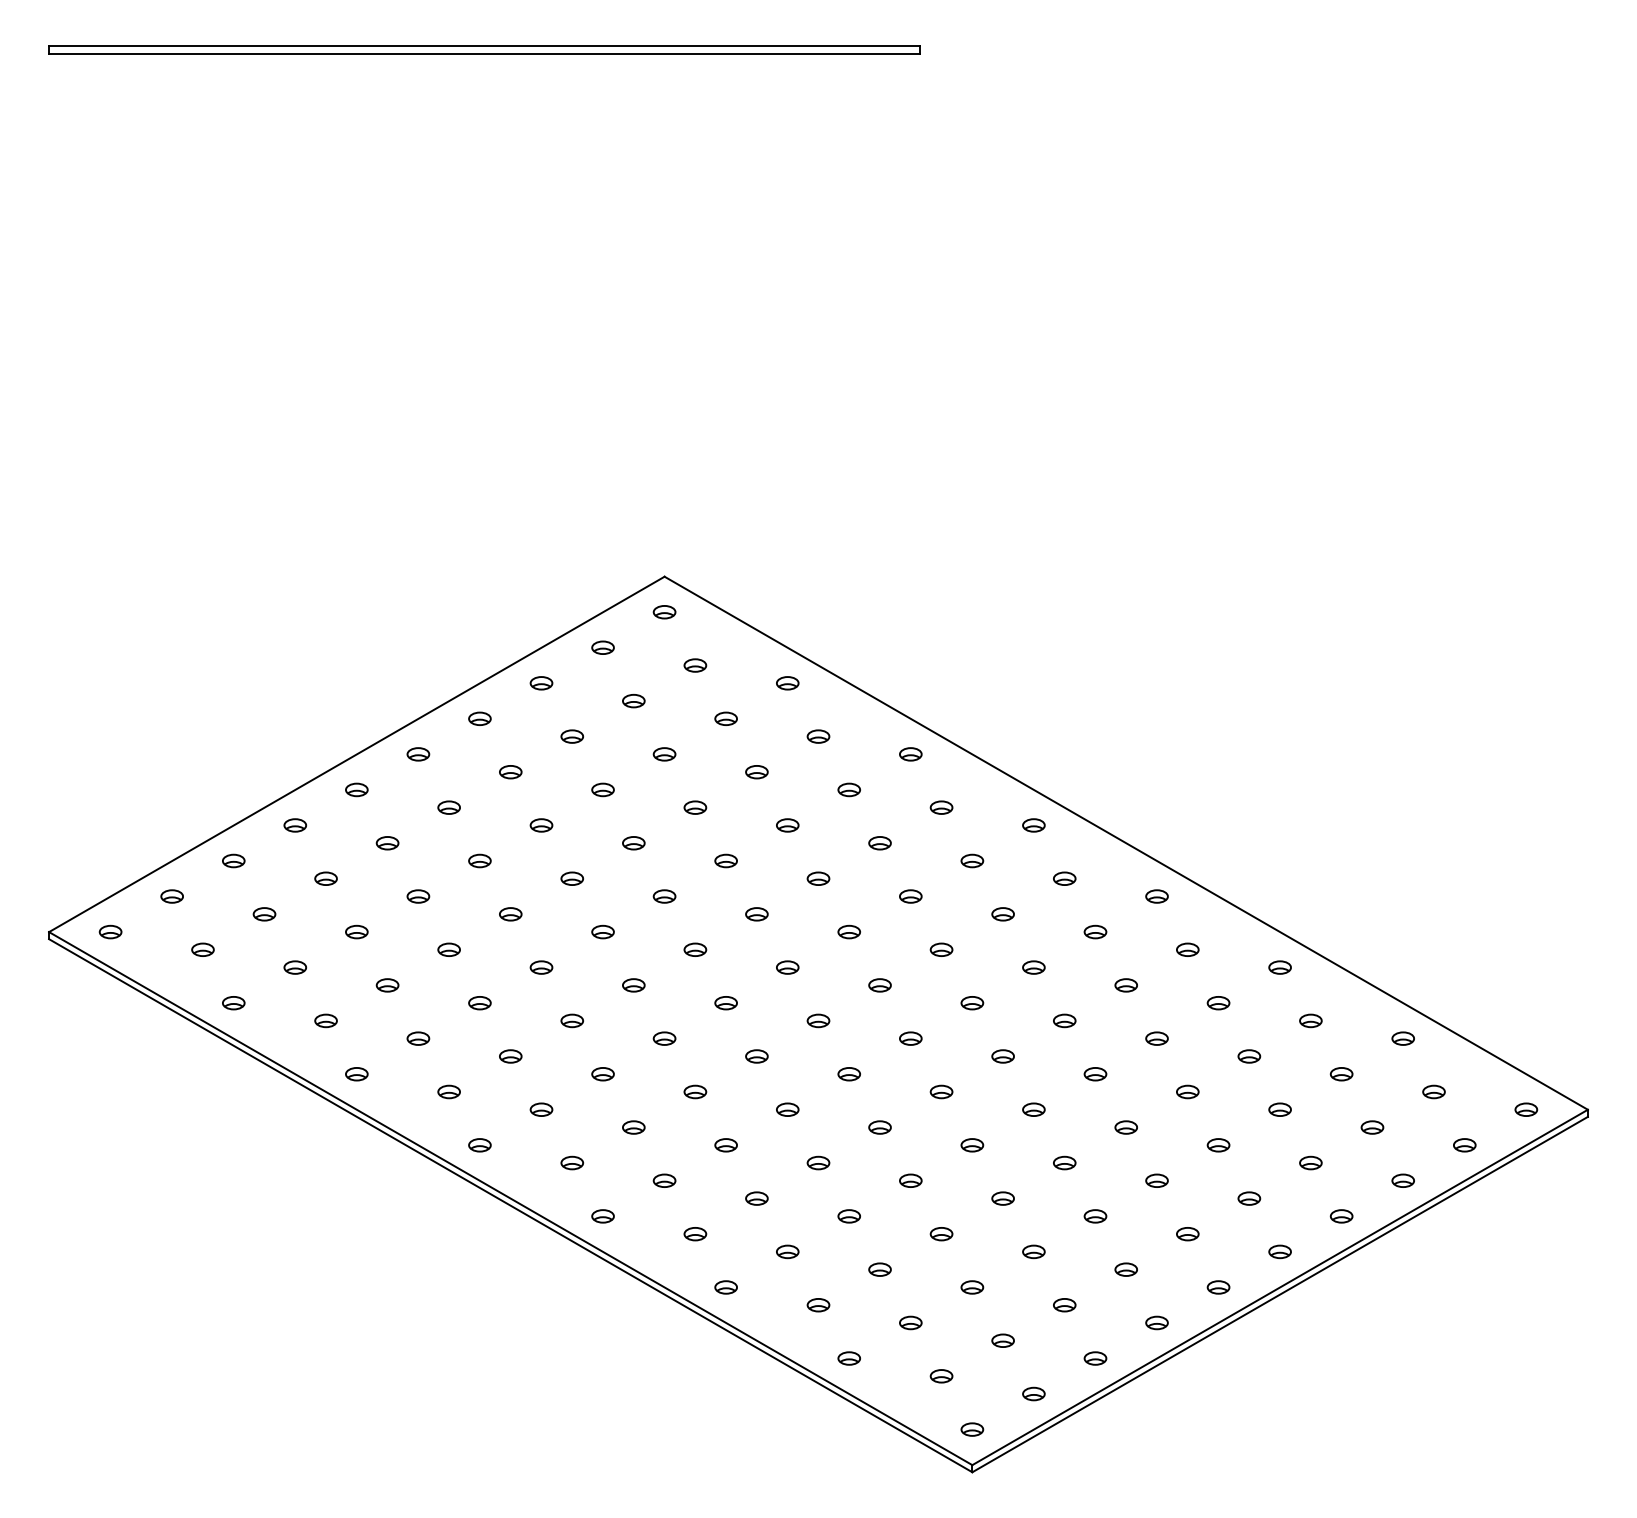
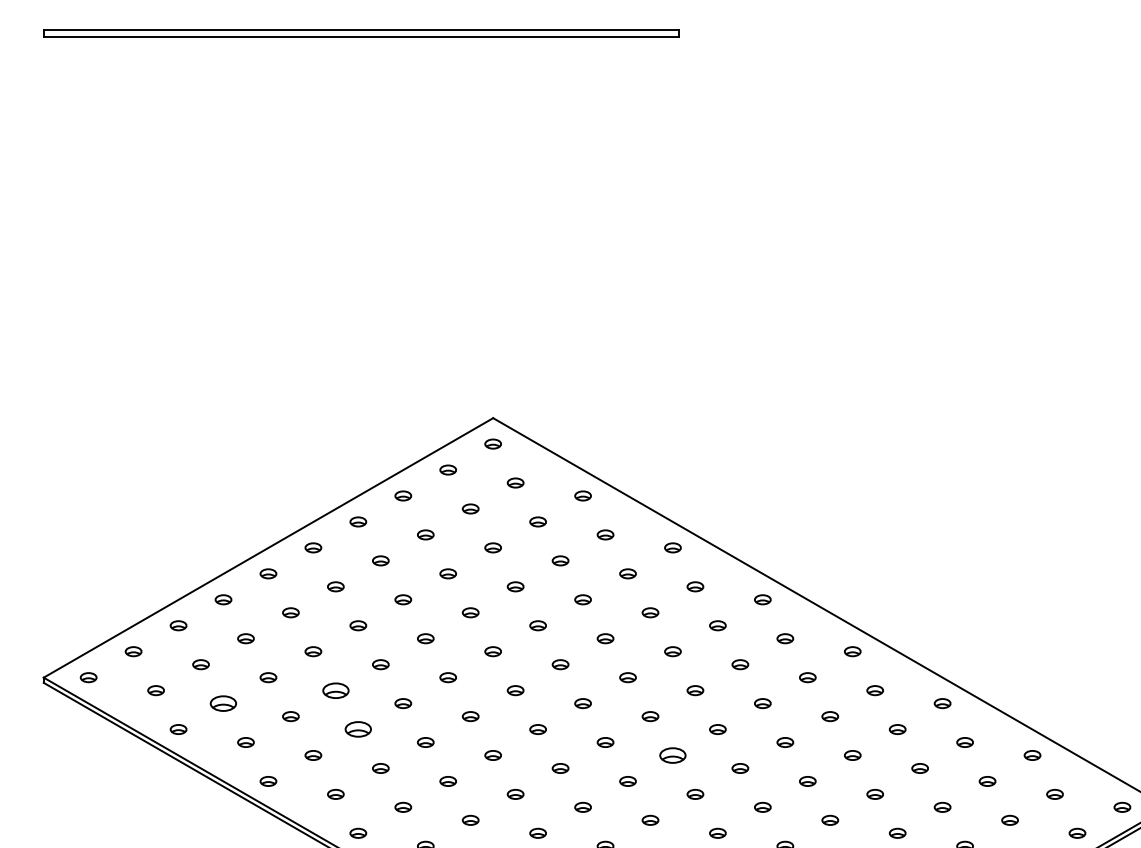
part: (448, 949) -> (335, 690), size x1.6
part: (295, 967) -> (223, 703), size x1.6
part: (479, 1003) -> (358, 729), size x1.6
part: (910, 1038) -> (672, 755), size x1.6

